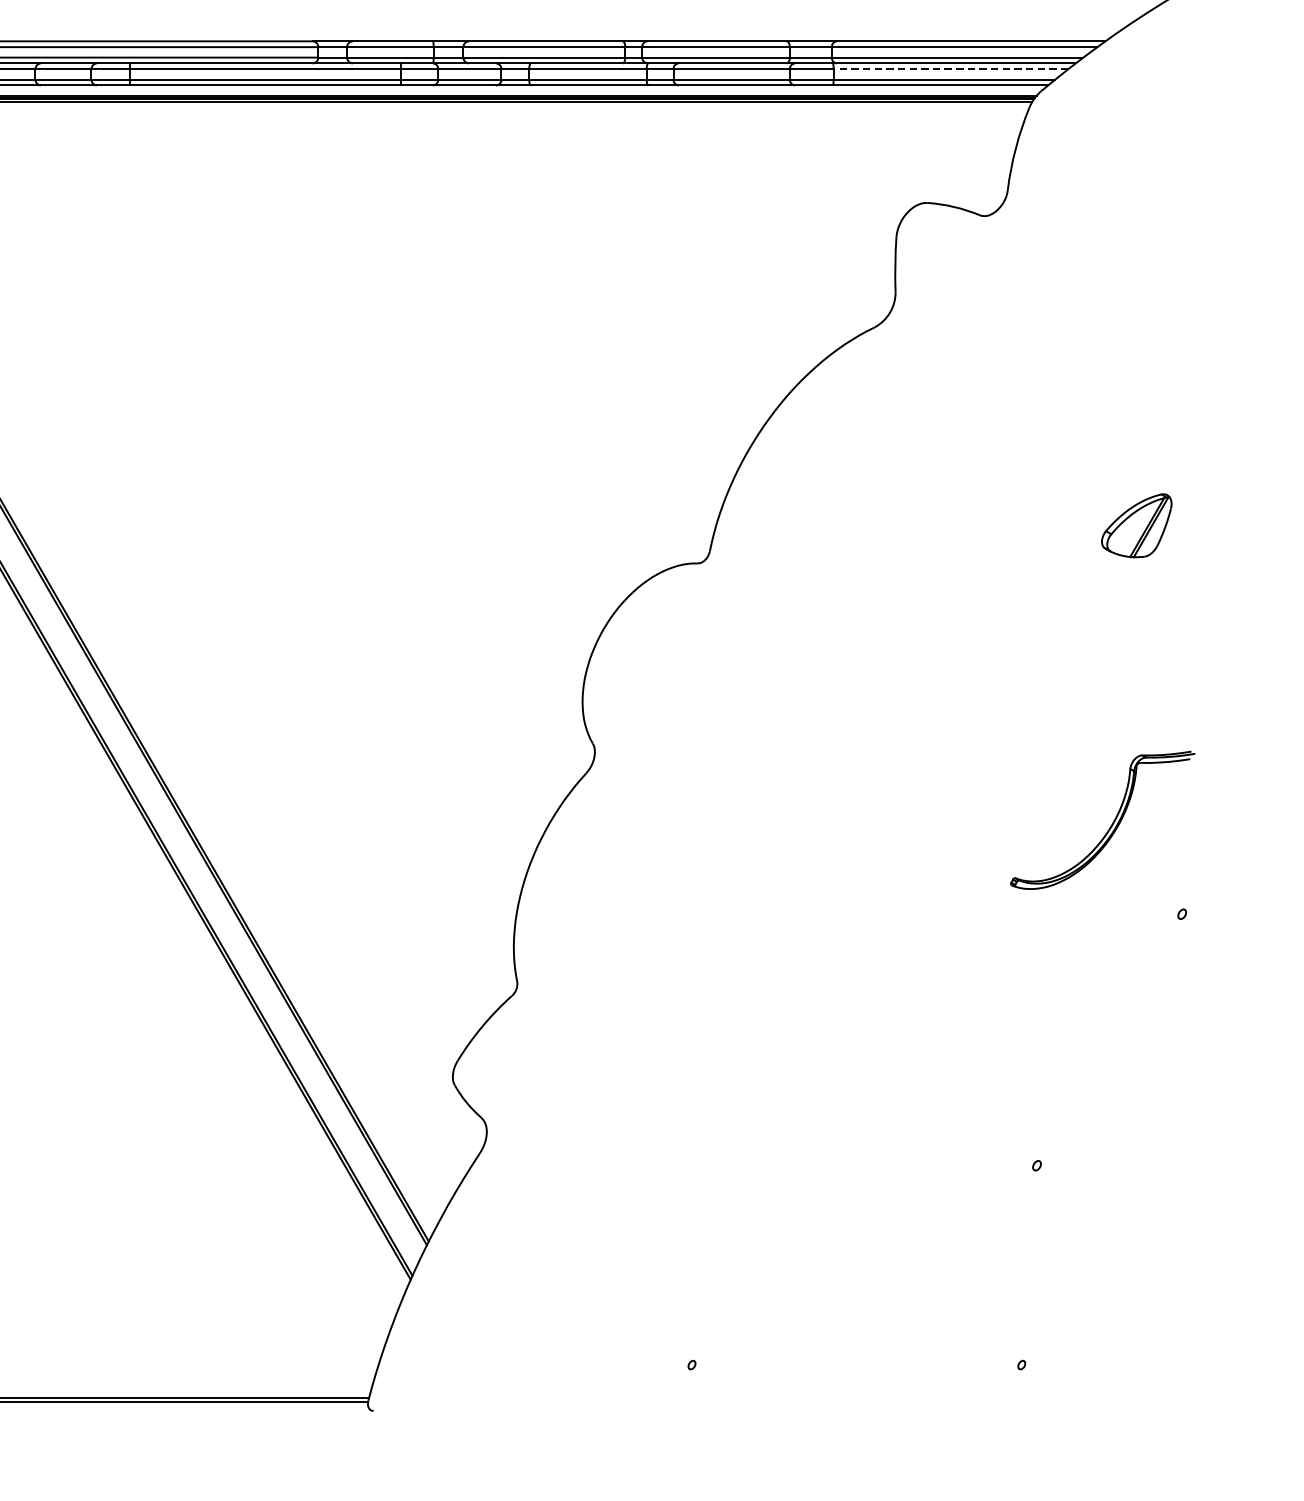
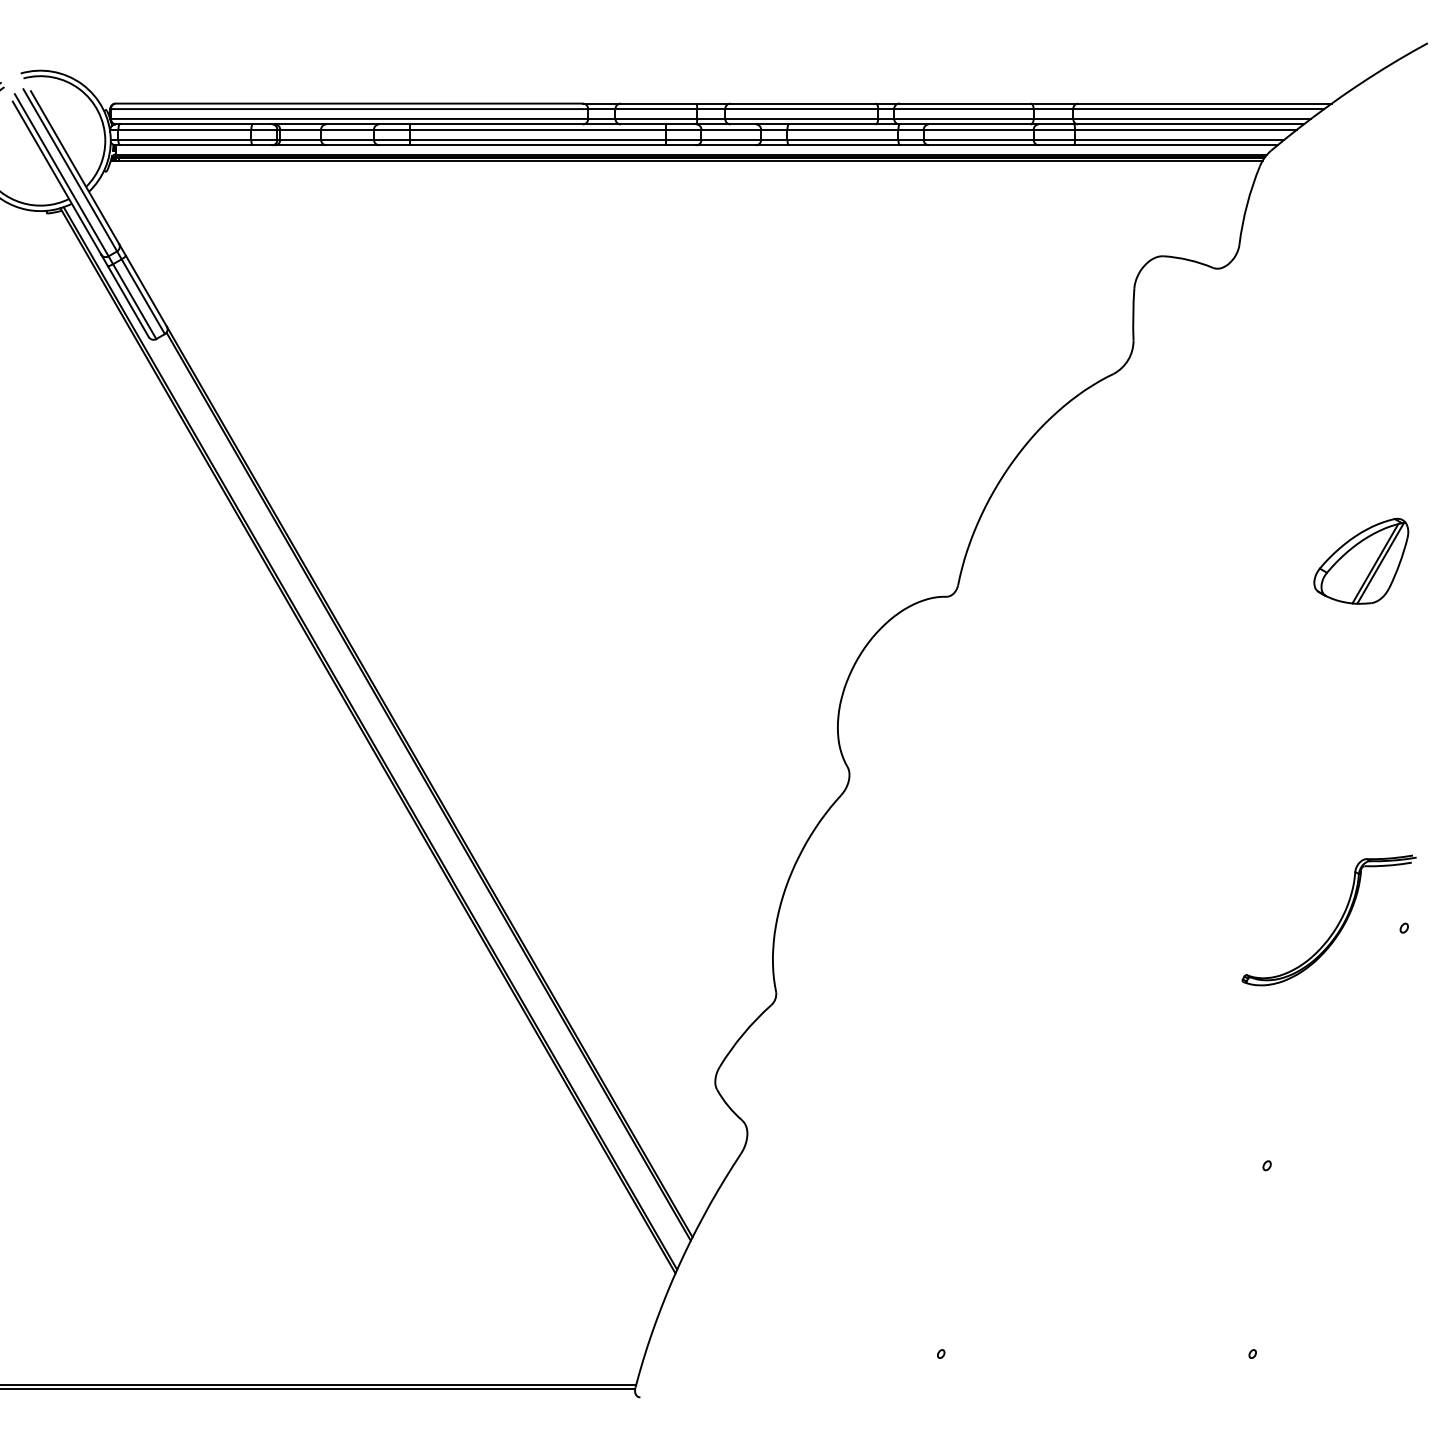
line: (950, 68) -> (1185, 129), dashed -> solid
part: (1136, 525) -> (1361, 560), size x1.43
part: (1110, 825) -> (1336, 925), moved

